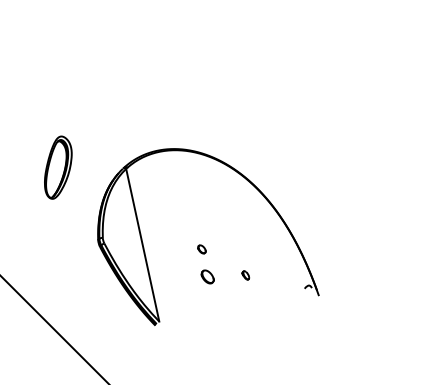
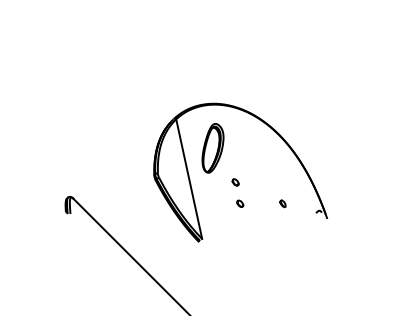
part: (57, 167) -> (212, 148), moved
part: (245, 275) -> (282, 203), moved
part: (208, 276) -> (240, 203), size x0.62

